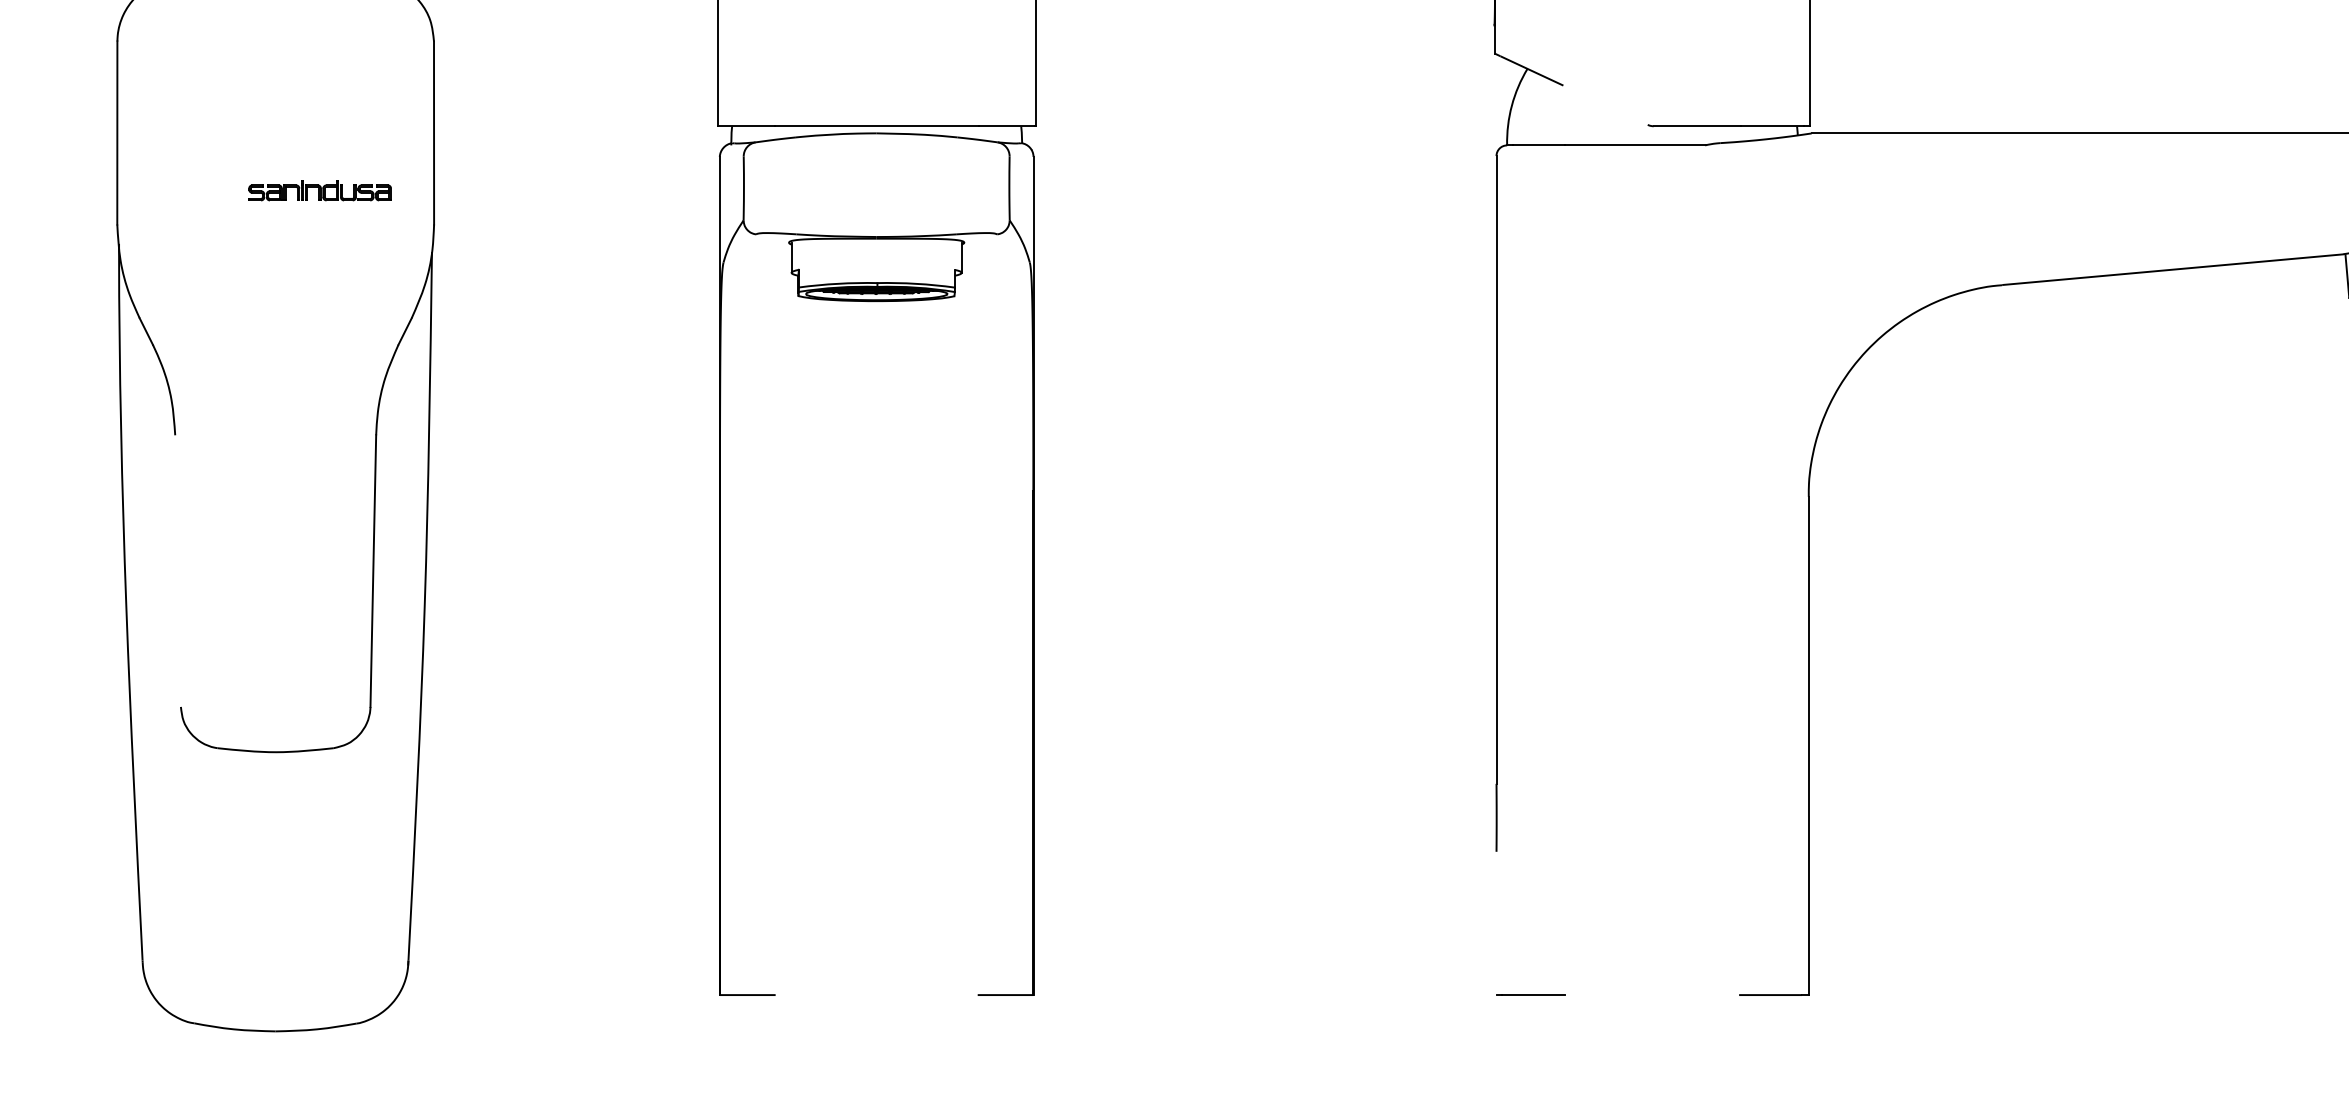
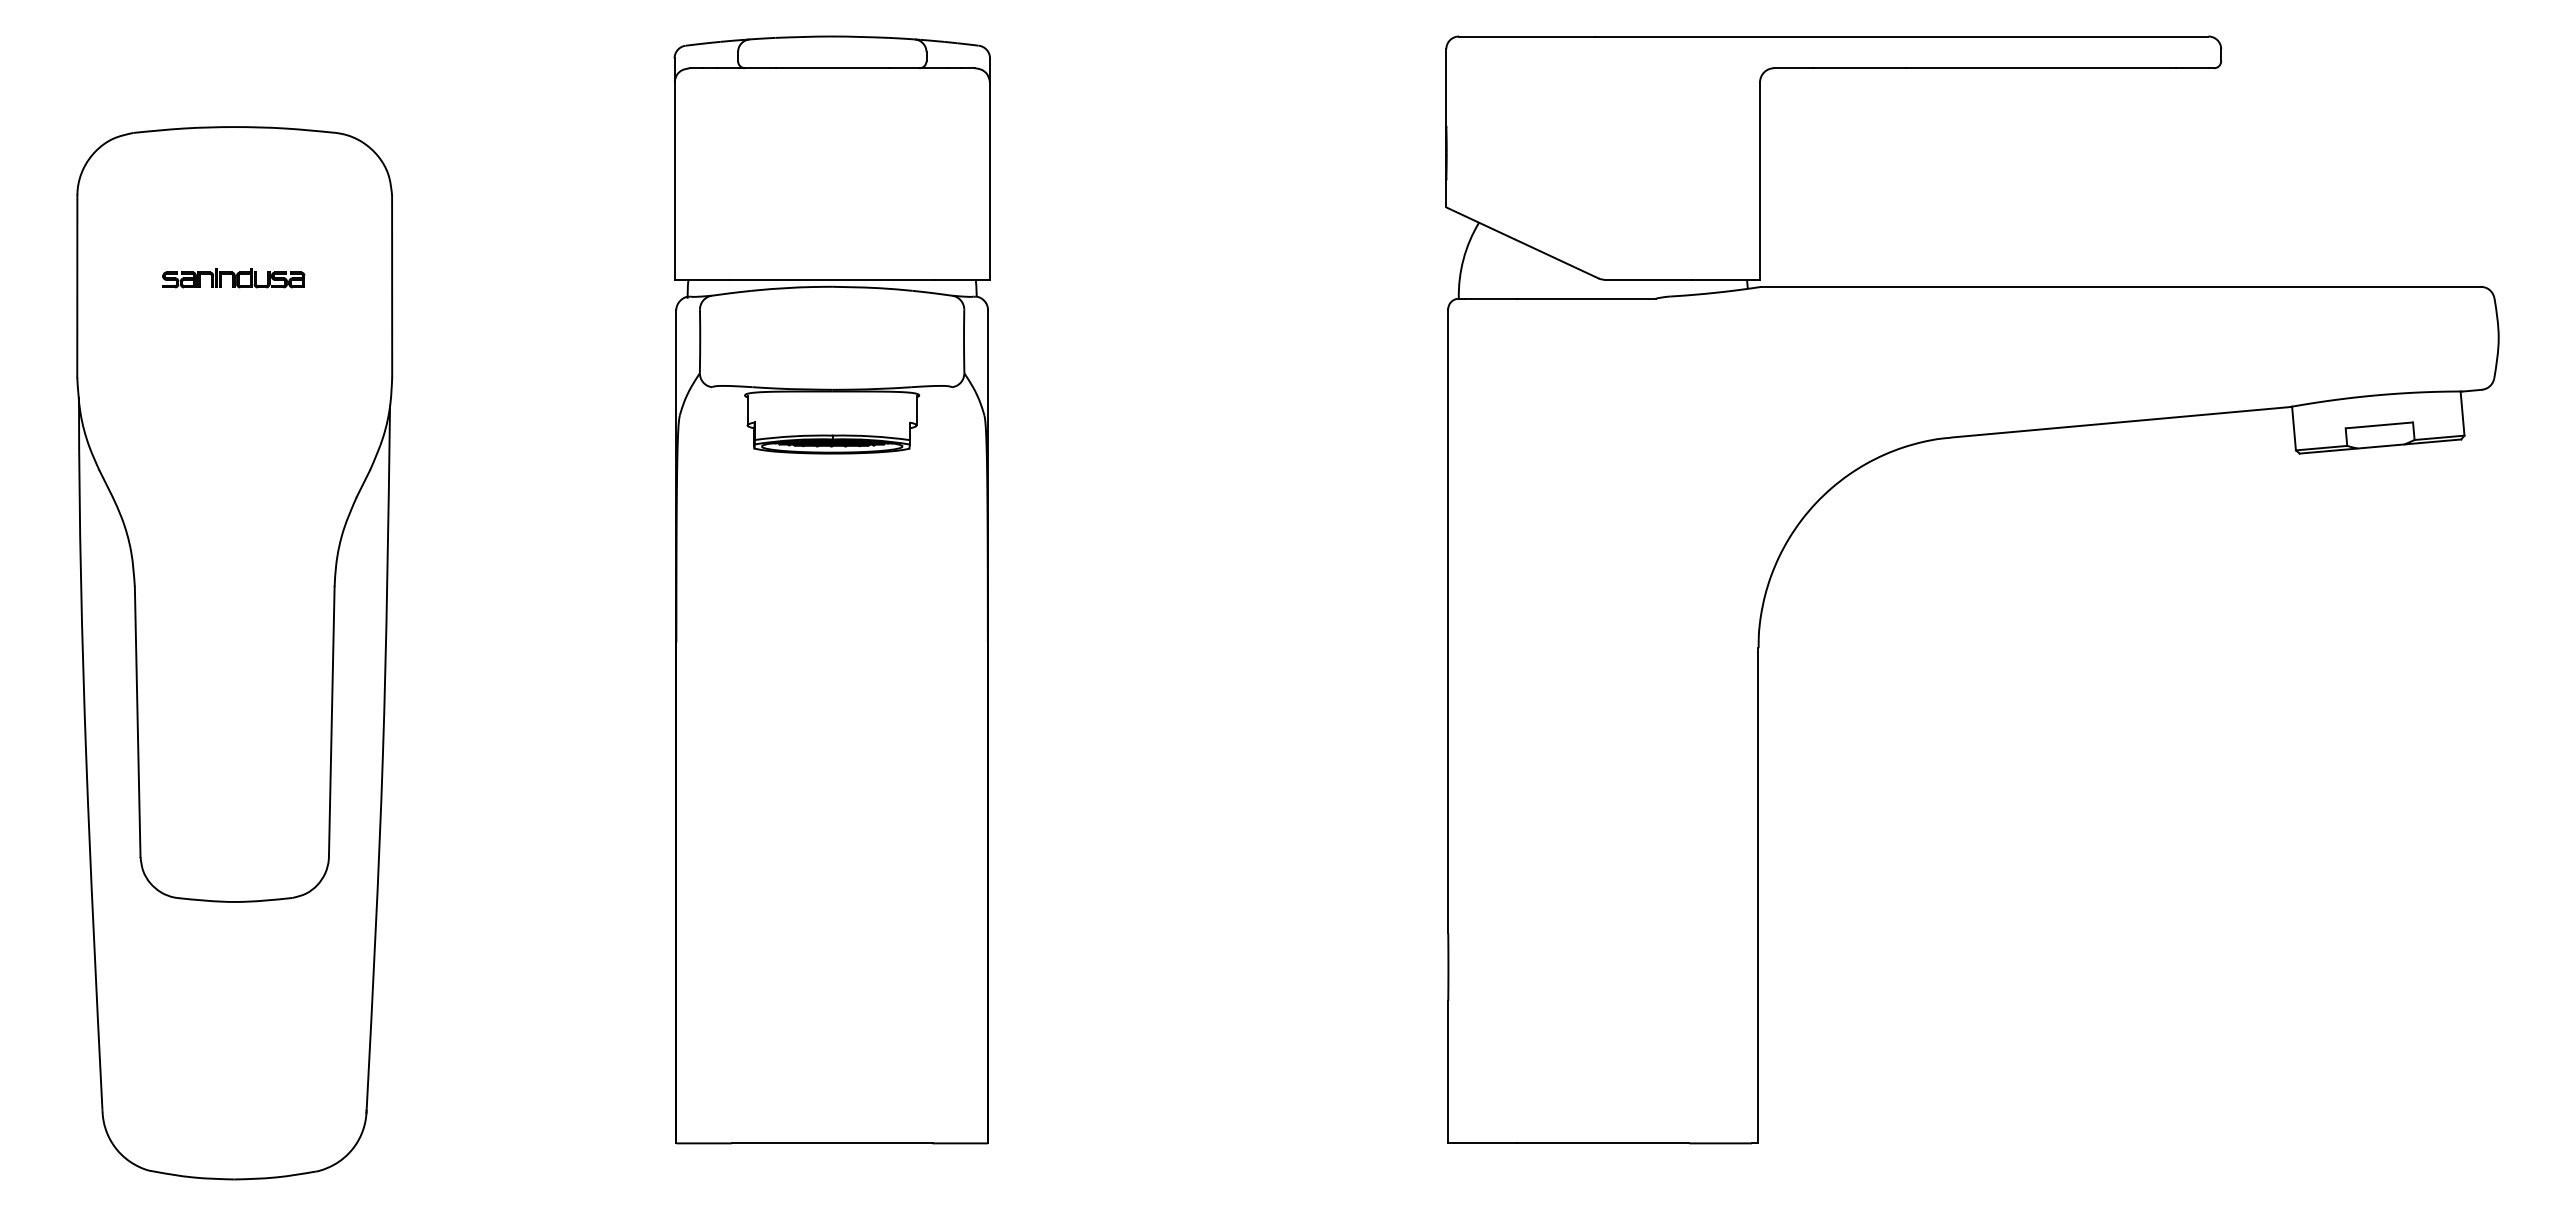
line: (1605, 104) -> (1556, 258), added
part: (319, 191) -> (233, 278), moved
line: (177, 570) -> (137, 721), added
line: (1496, 922) -> (1448, 1071), added
line: (876, 995) -> (831, 1143), added
line: (1651, 995) -> (1602, 1143), added

